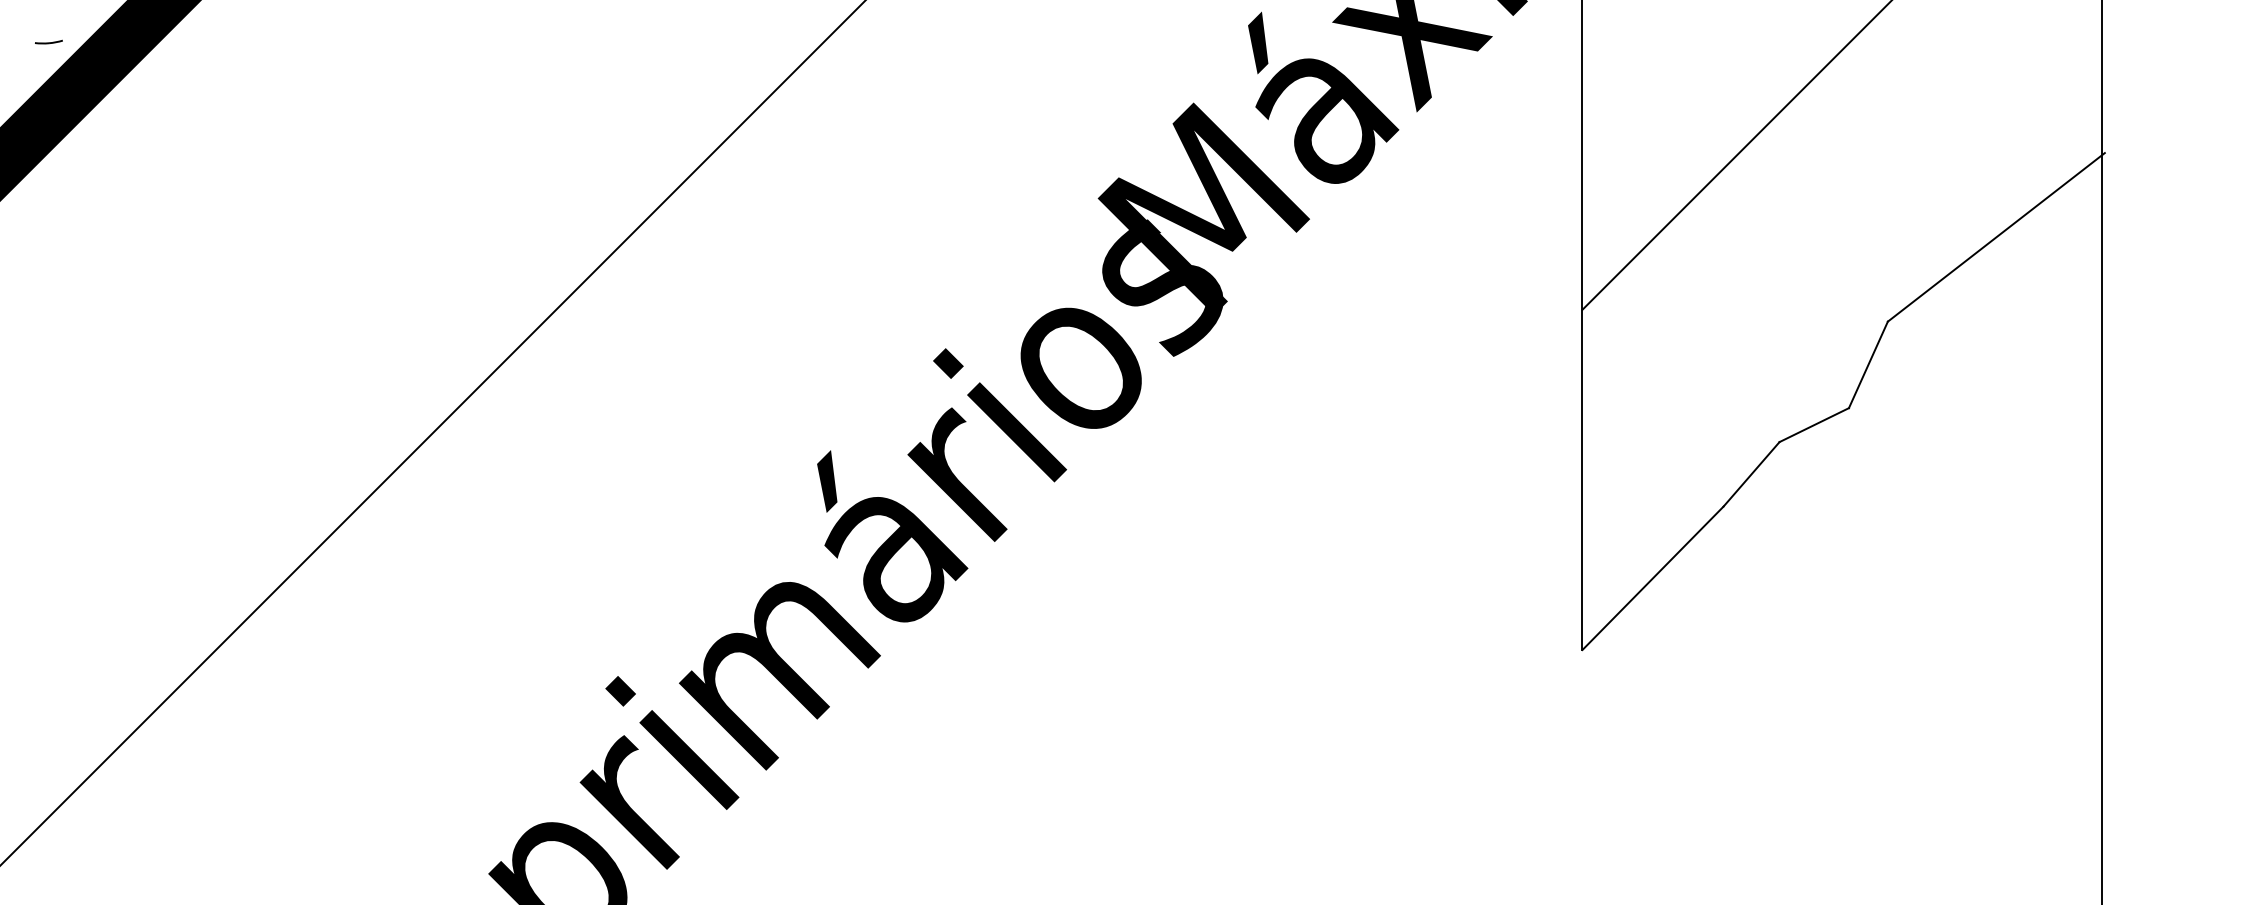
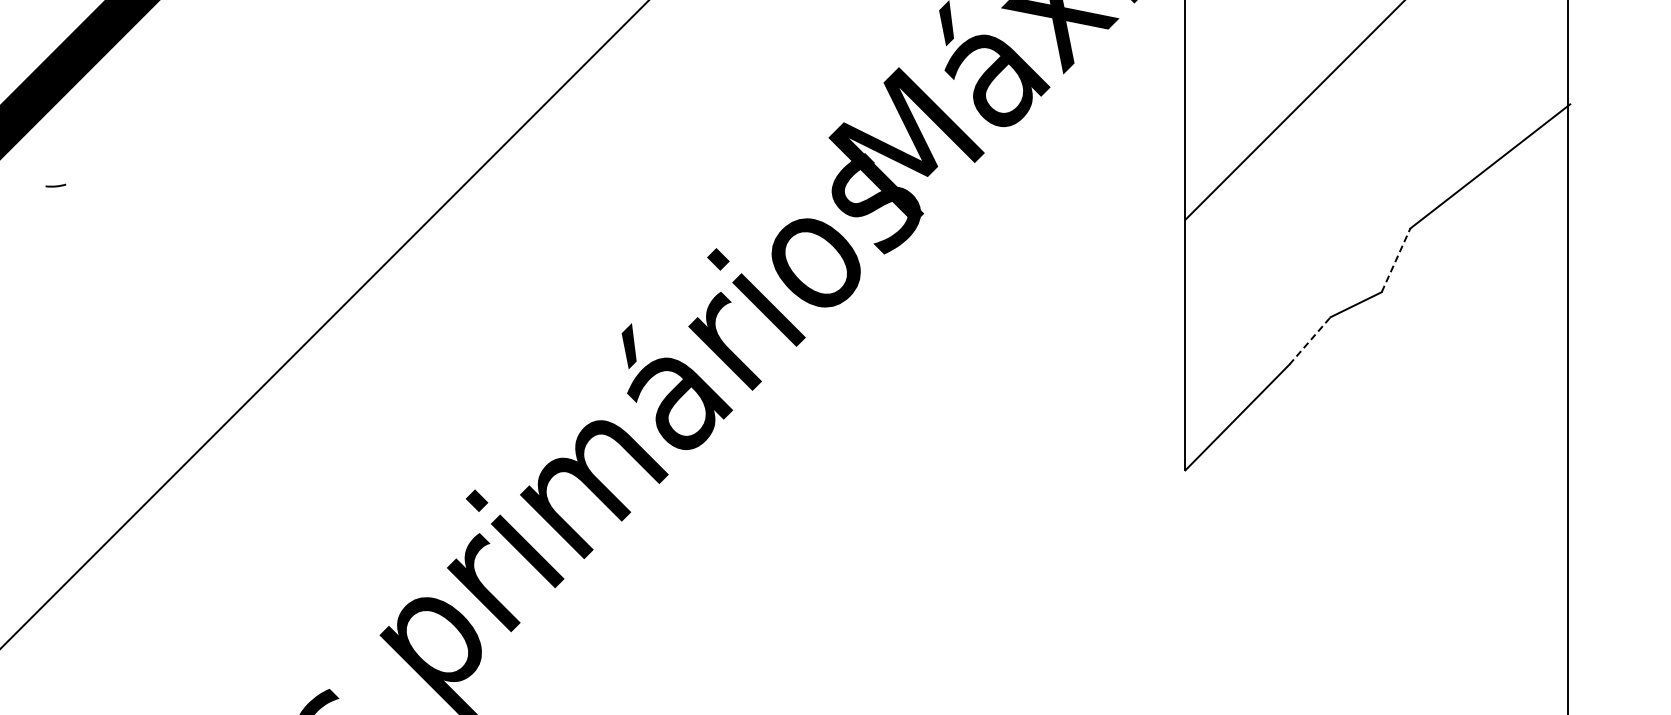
line: (48, 41) -> (55, 185), moved
line: (1869, 365) -> (1396, 260), solid -> dashed
line: (1752, 473) -> (1310, 340), solid -> dashed

